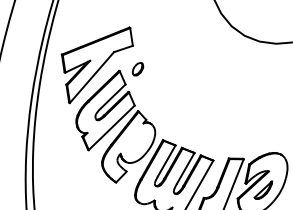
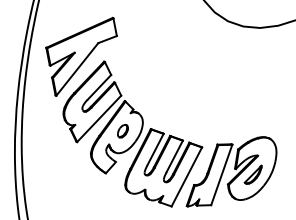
part: (137, 69) -> (122, 131), moved

